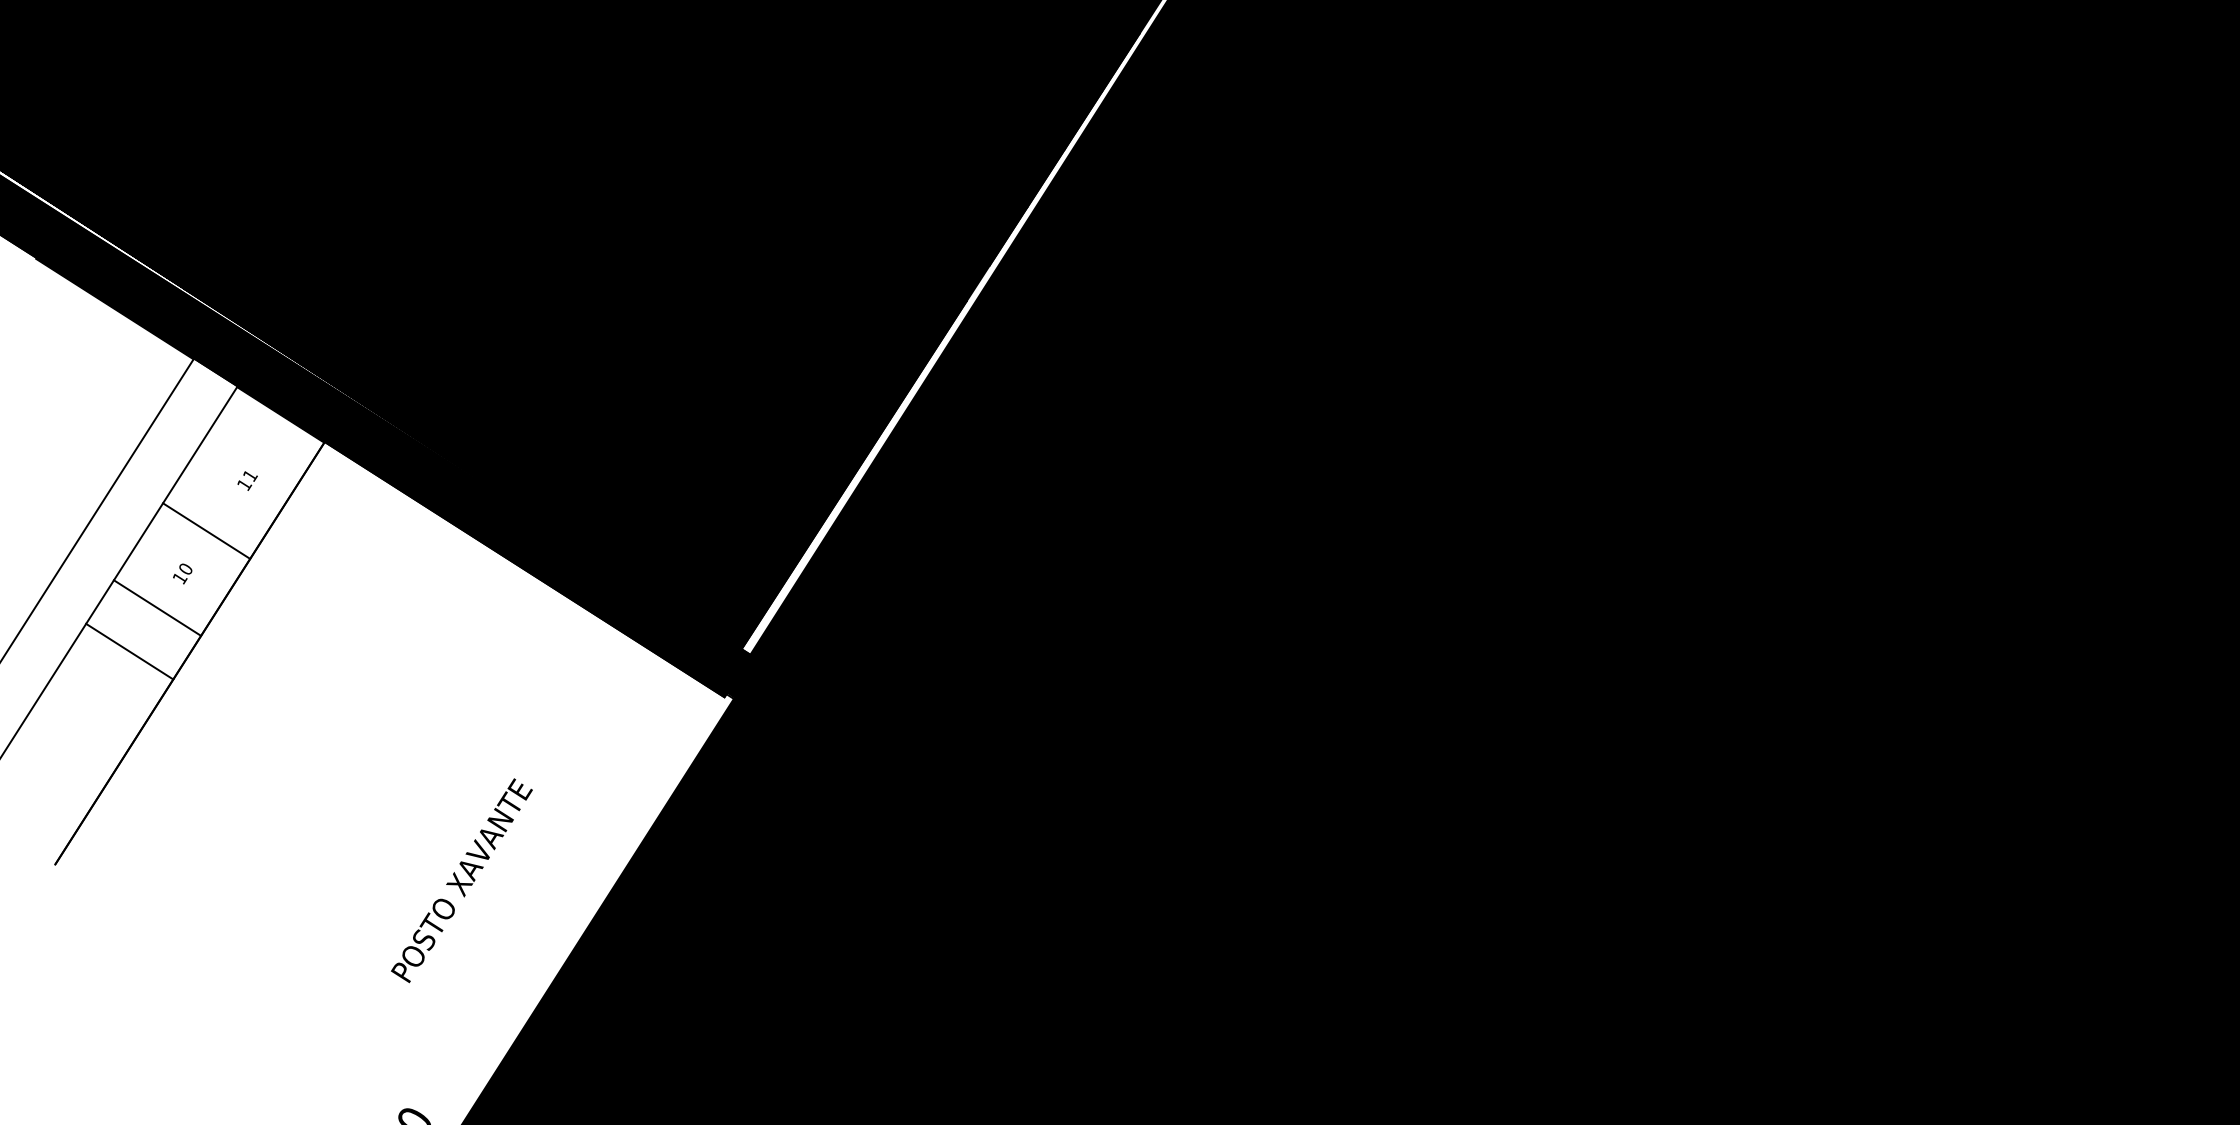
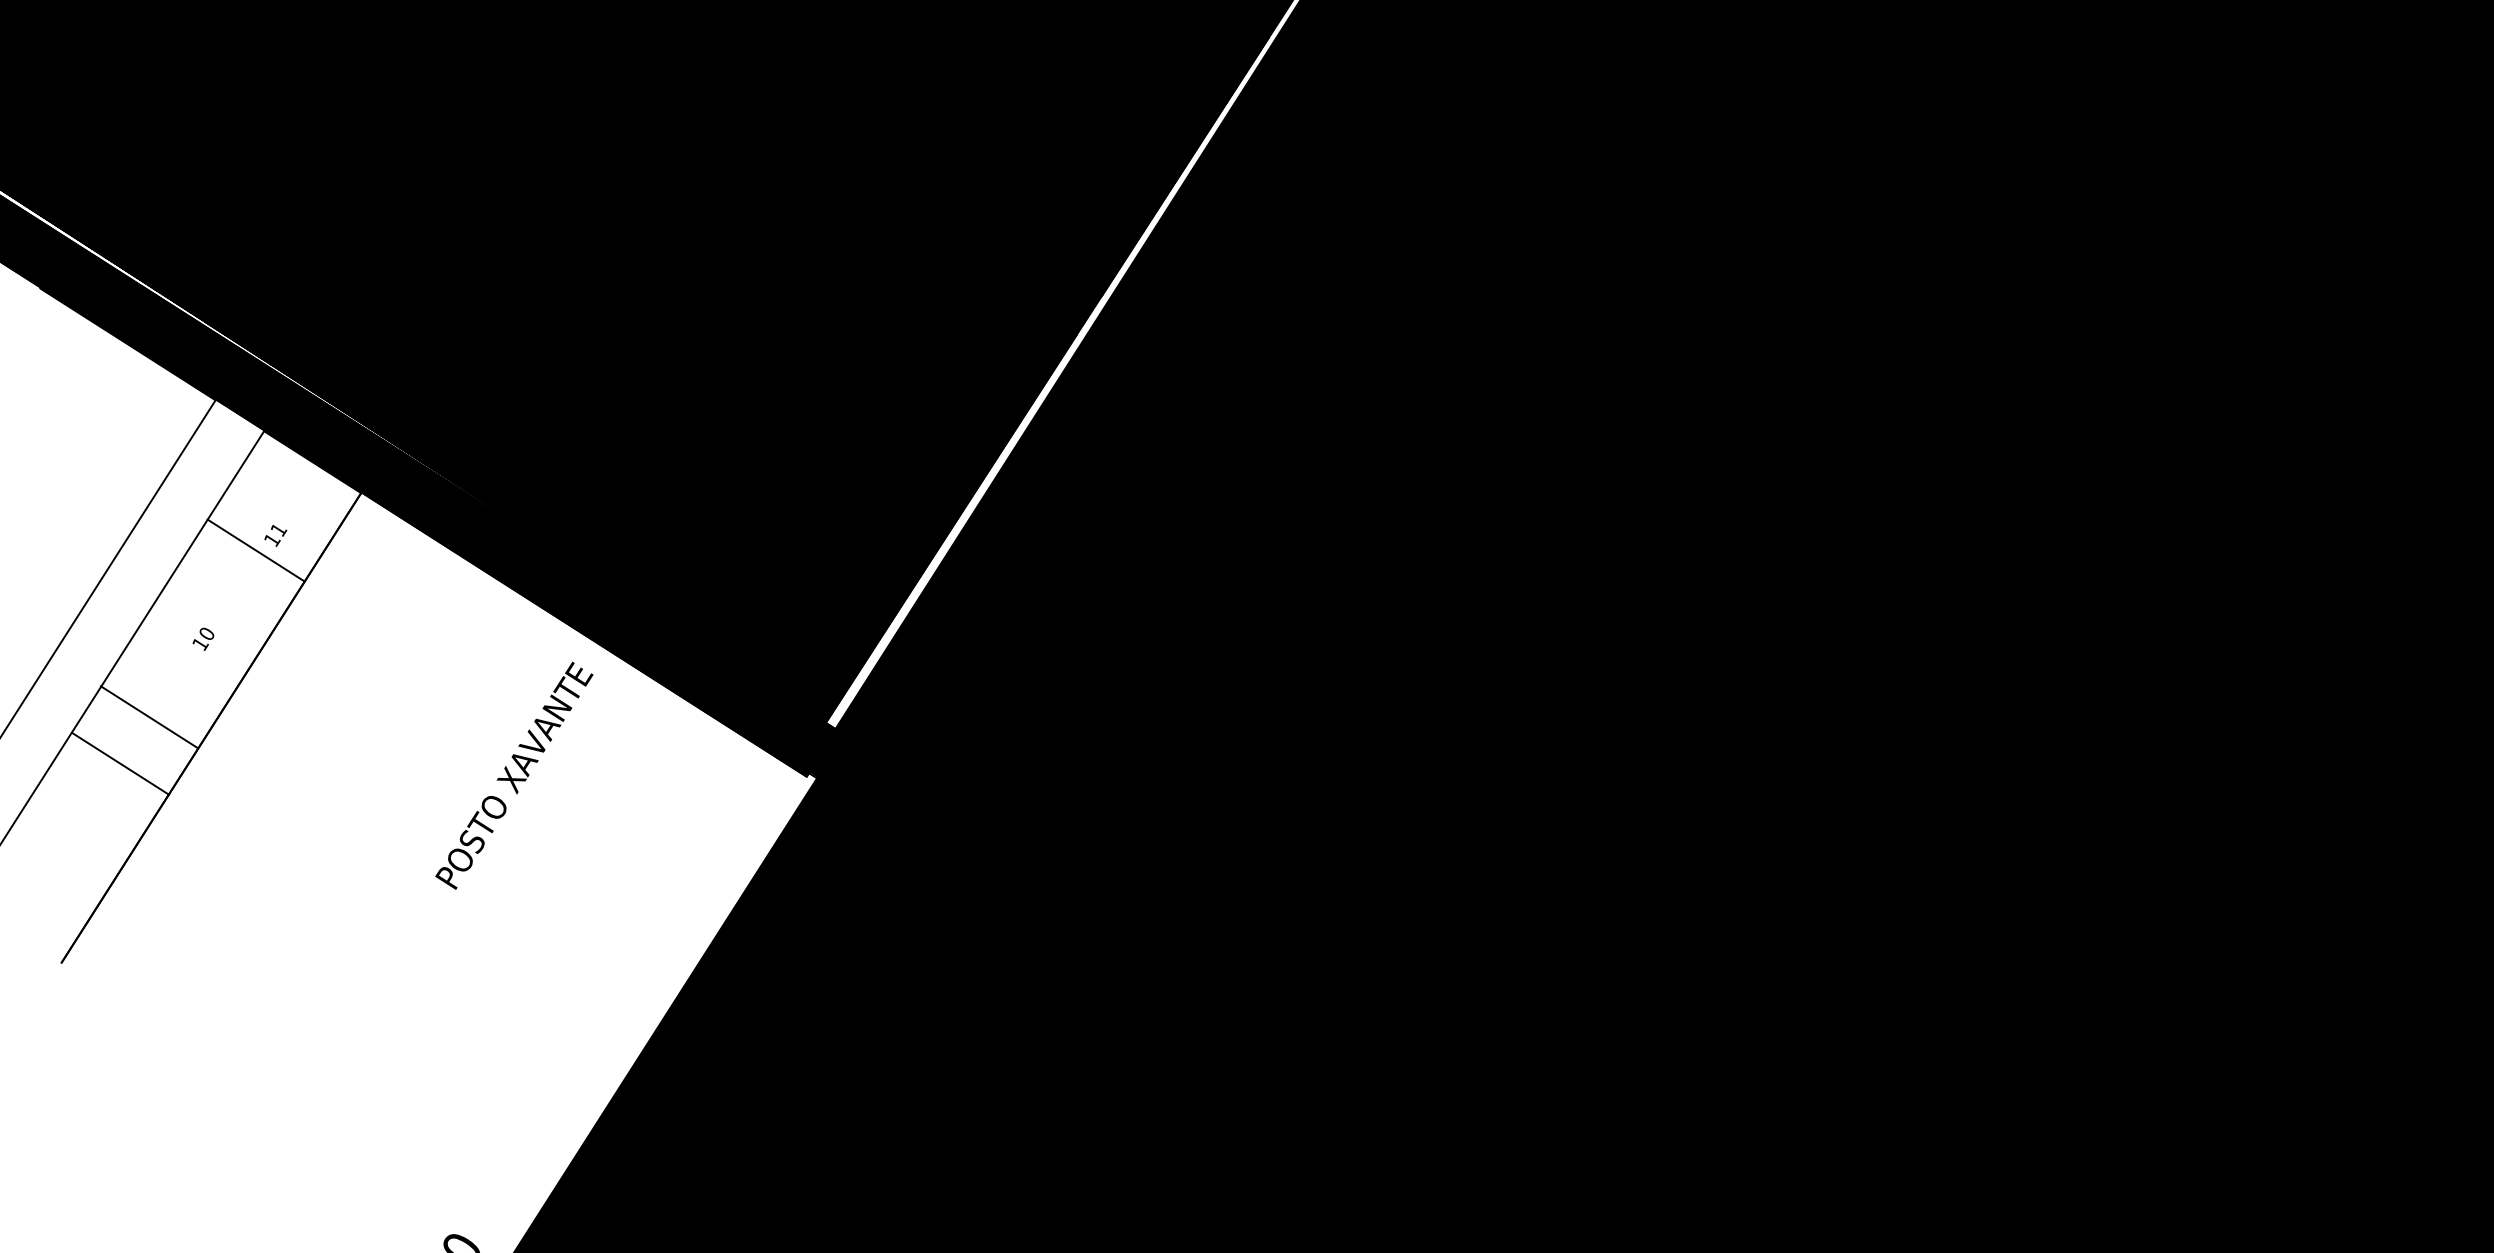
line: (206, 531) -> (255, 550), moved
line: (156, 608) -> (148, 717), moved
line: (129, 651) -> (120, 763), moved
text: (462, 880) -> (514, 775), moved

